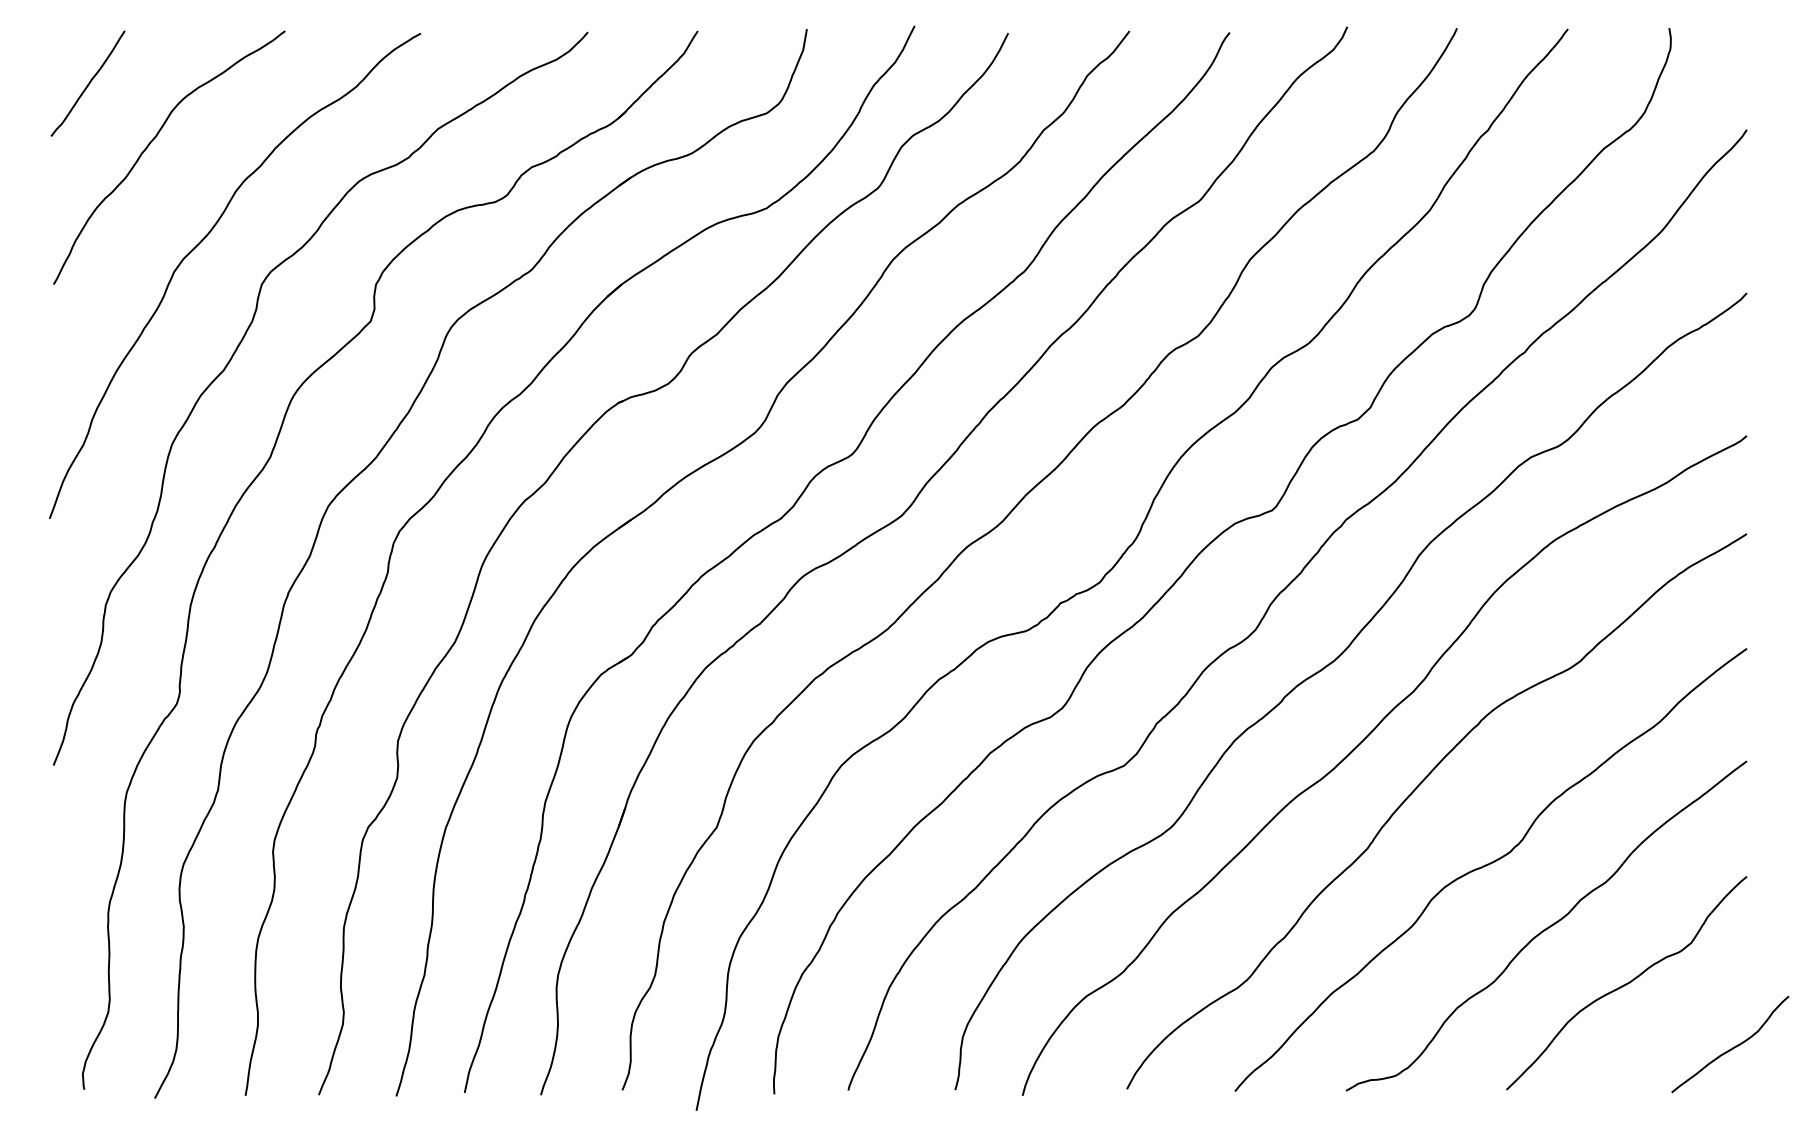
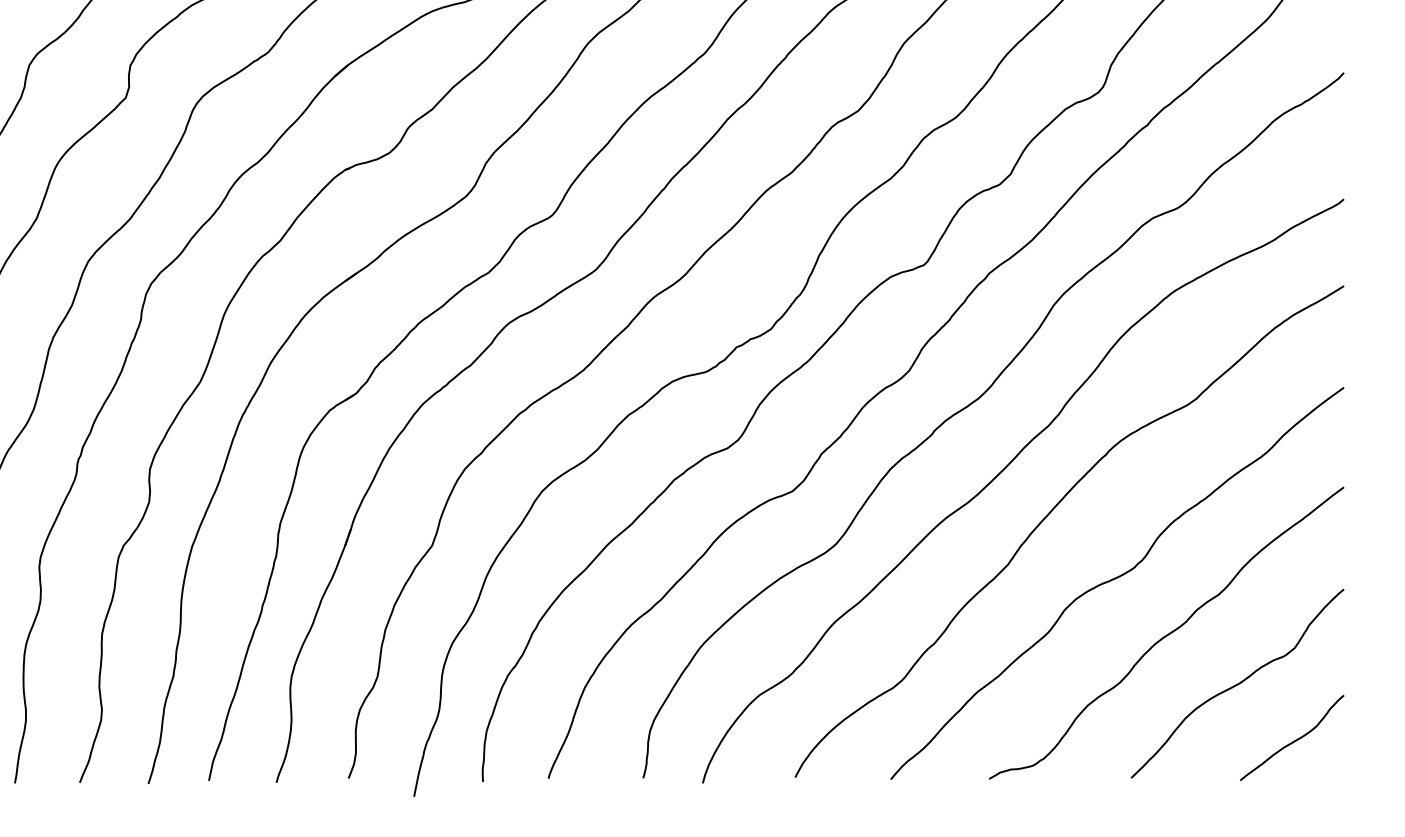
curve: (1732, 1047) -> (1294, 740), moved

